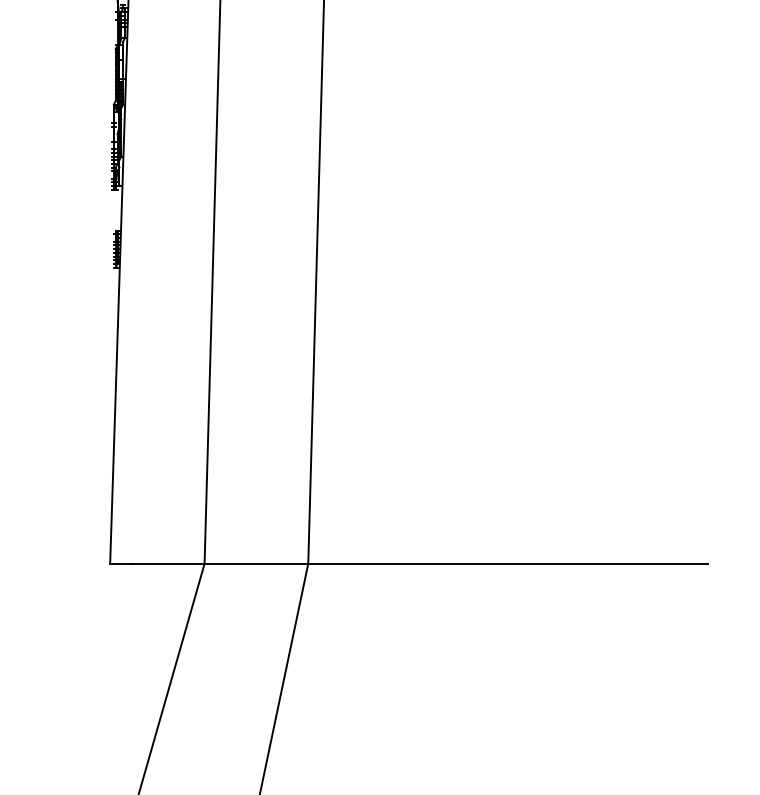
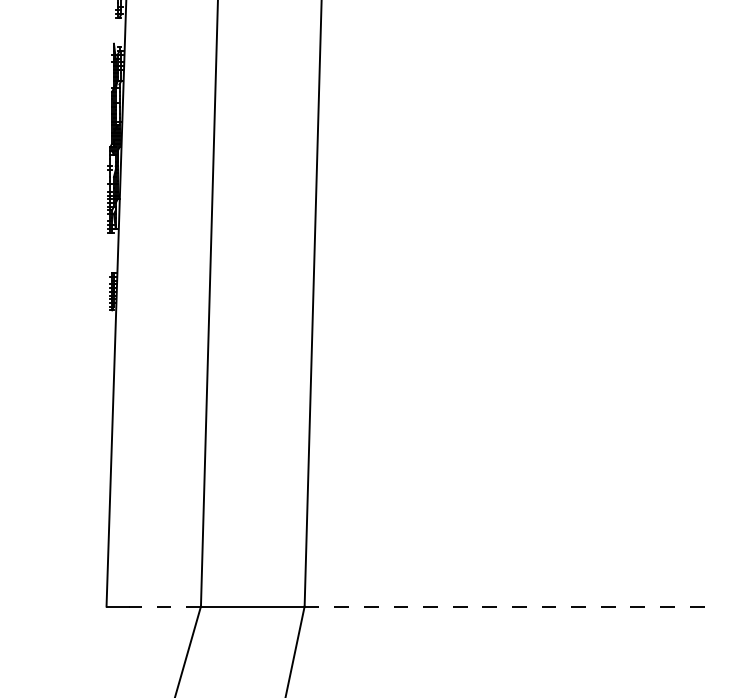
line: (167, 563) -> (163, 606), solid -> dashed
line: (508, 563) -> (504, 606), solid -> dashed

